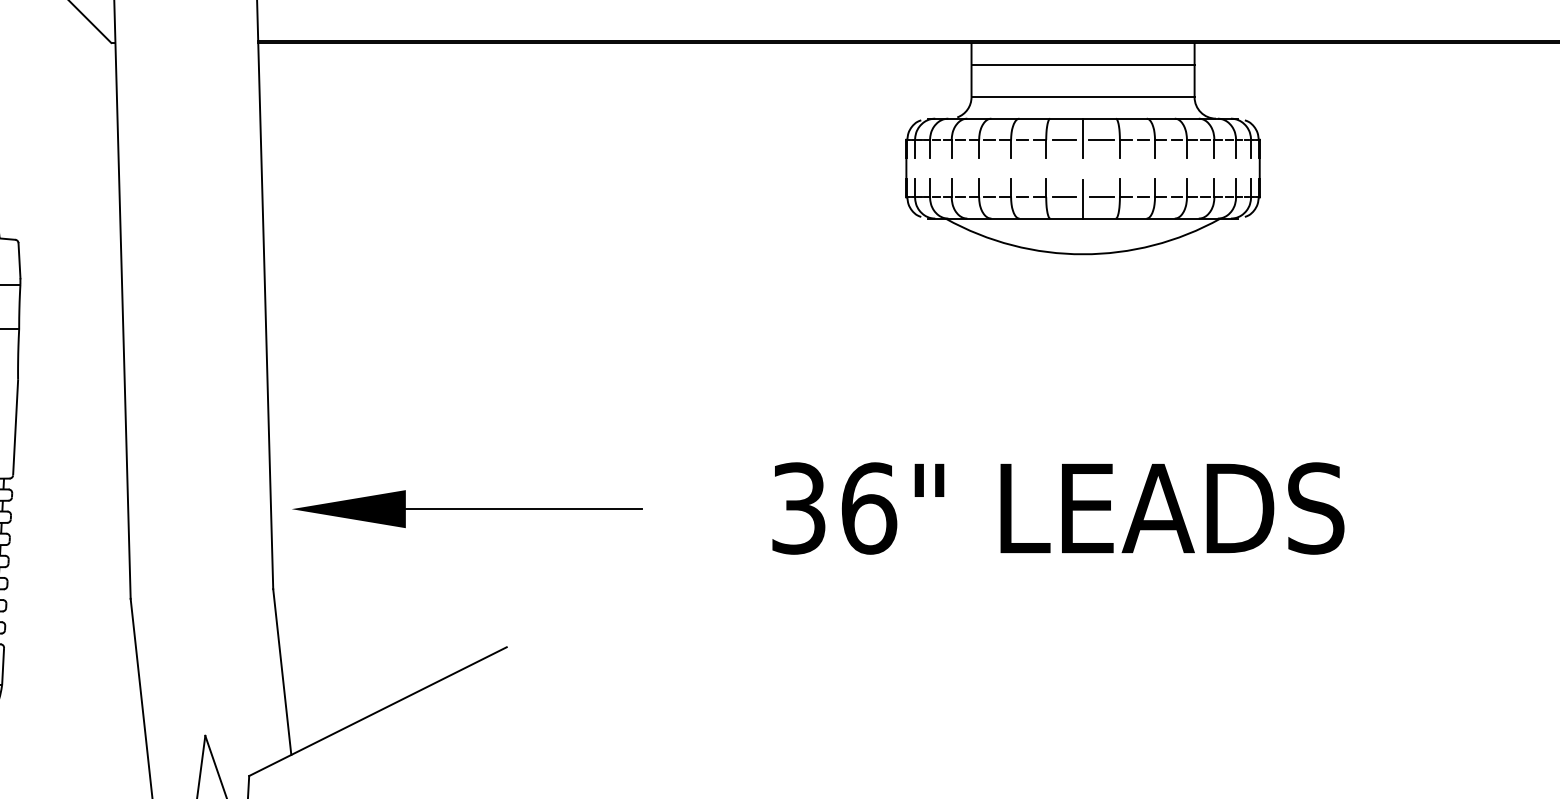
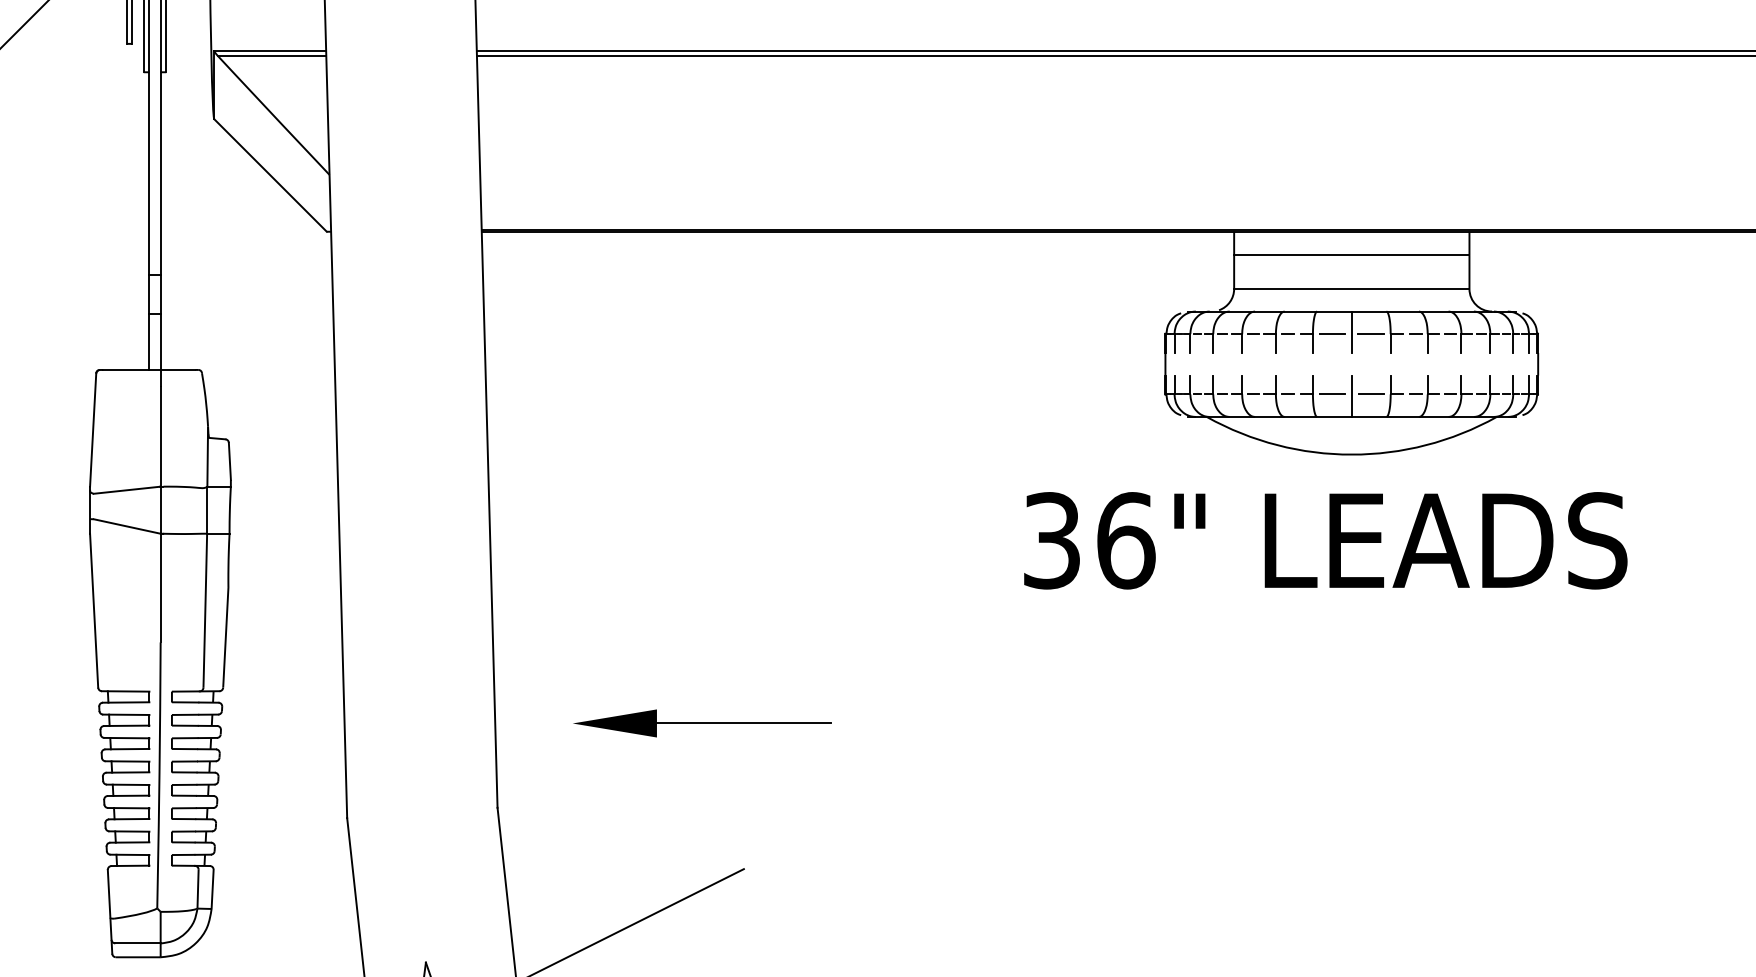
text: (1058, 508) -> (1325, 540), moved
part: (467, 509) -> (702, 723), size x0.7

